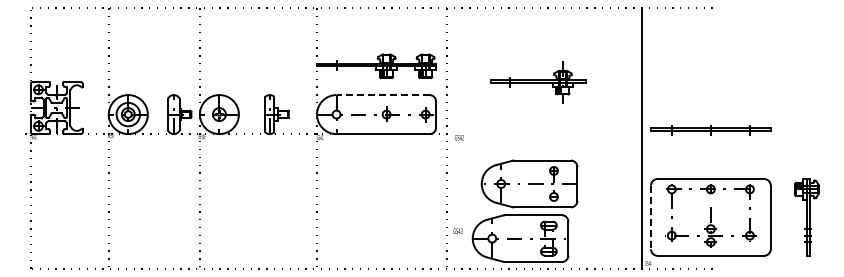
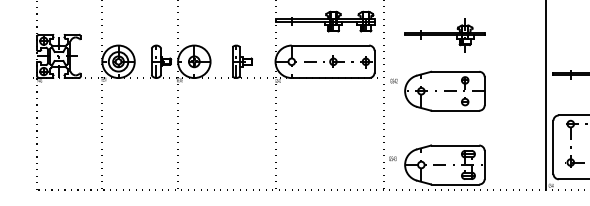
part: (538, 82) -> (444, 35), moved
line: (383, 95) -> (330, 45), dashed -> solid
part: (529, 183) -> (444, 90), moved
line: (651, 217) -> (553, 147), dashed -> solid

